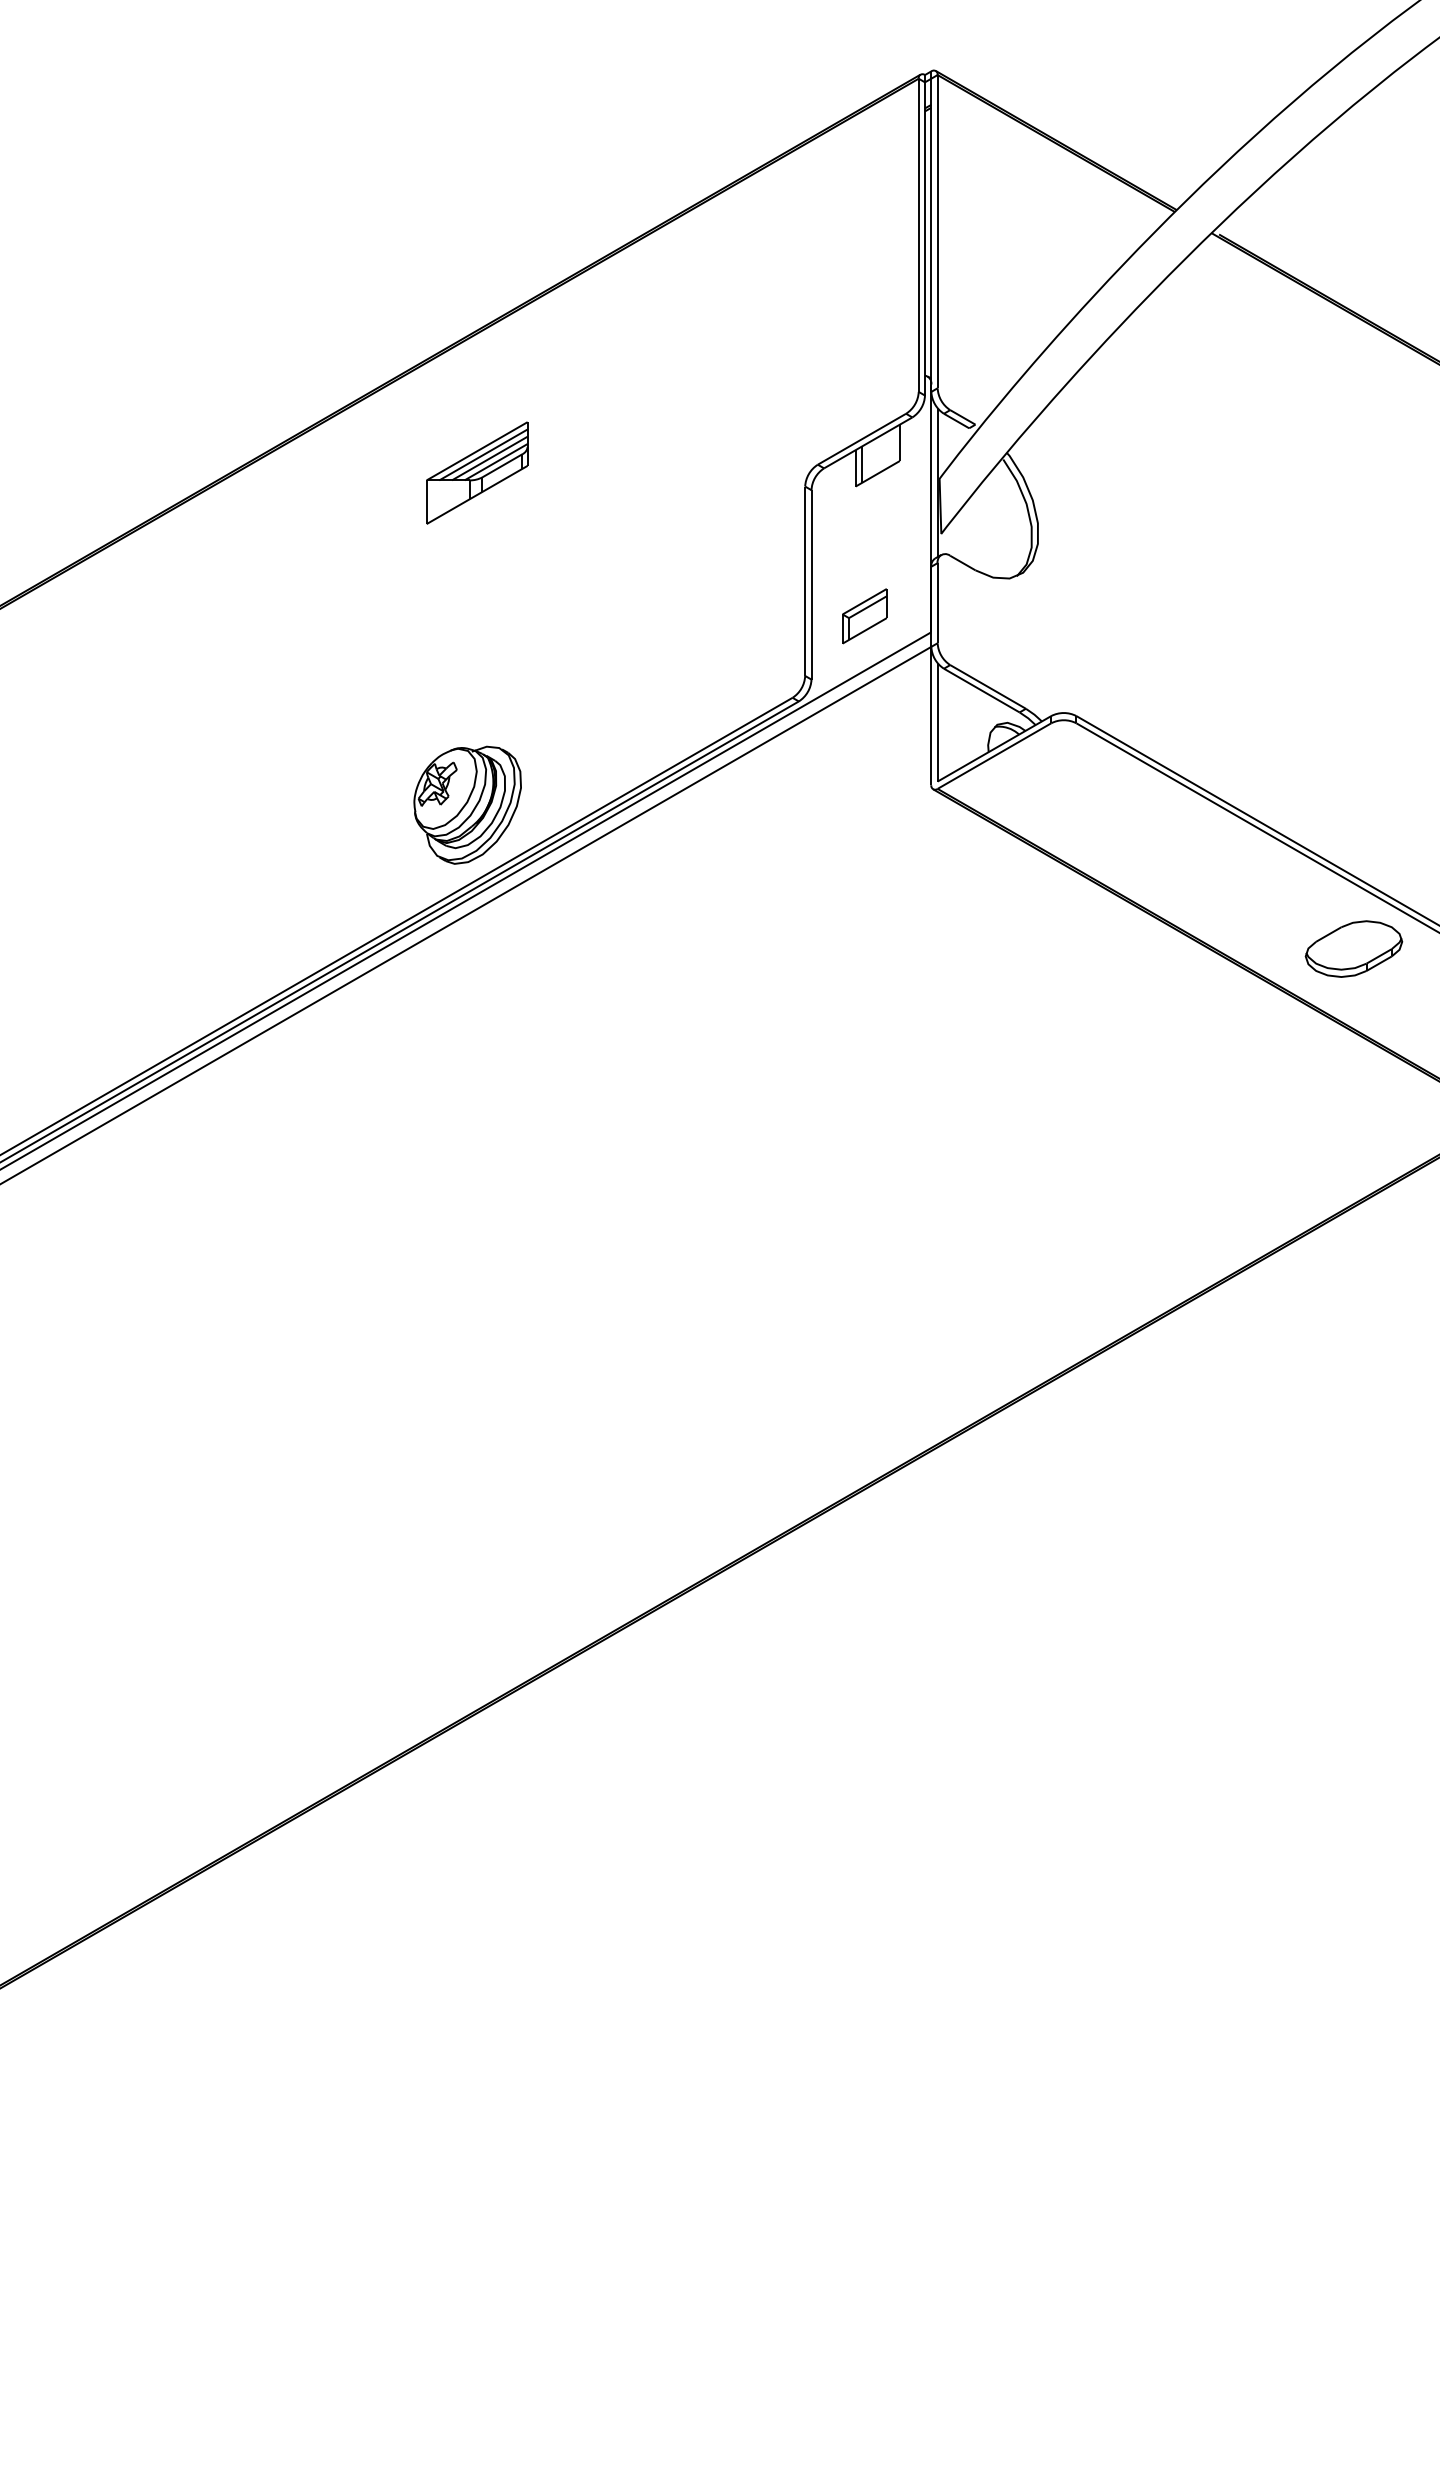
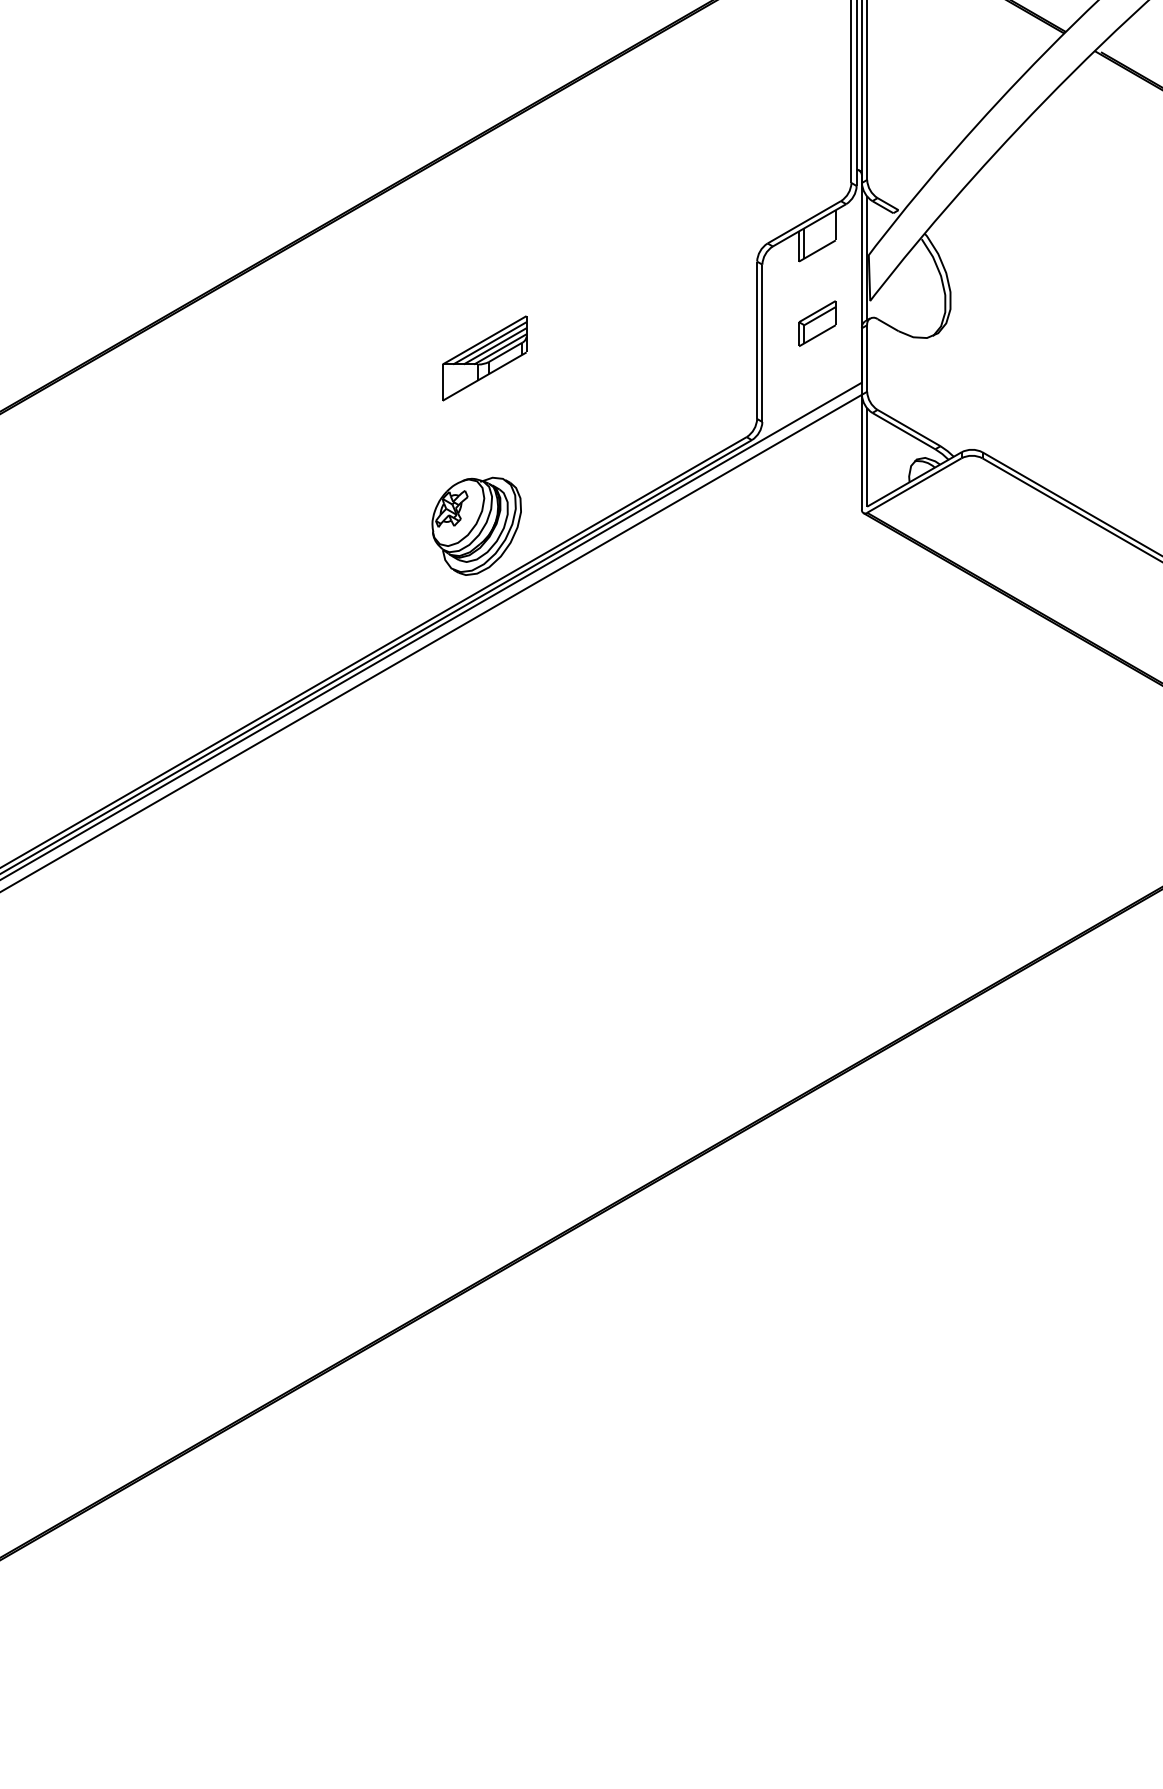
part: (477, 472) -> (484, 357), moved
part: (864, 616) -> (817, 323), moved

